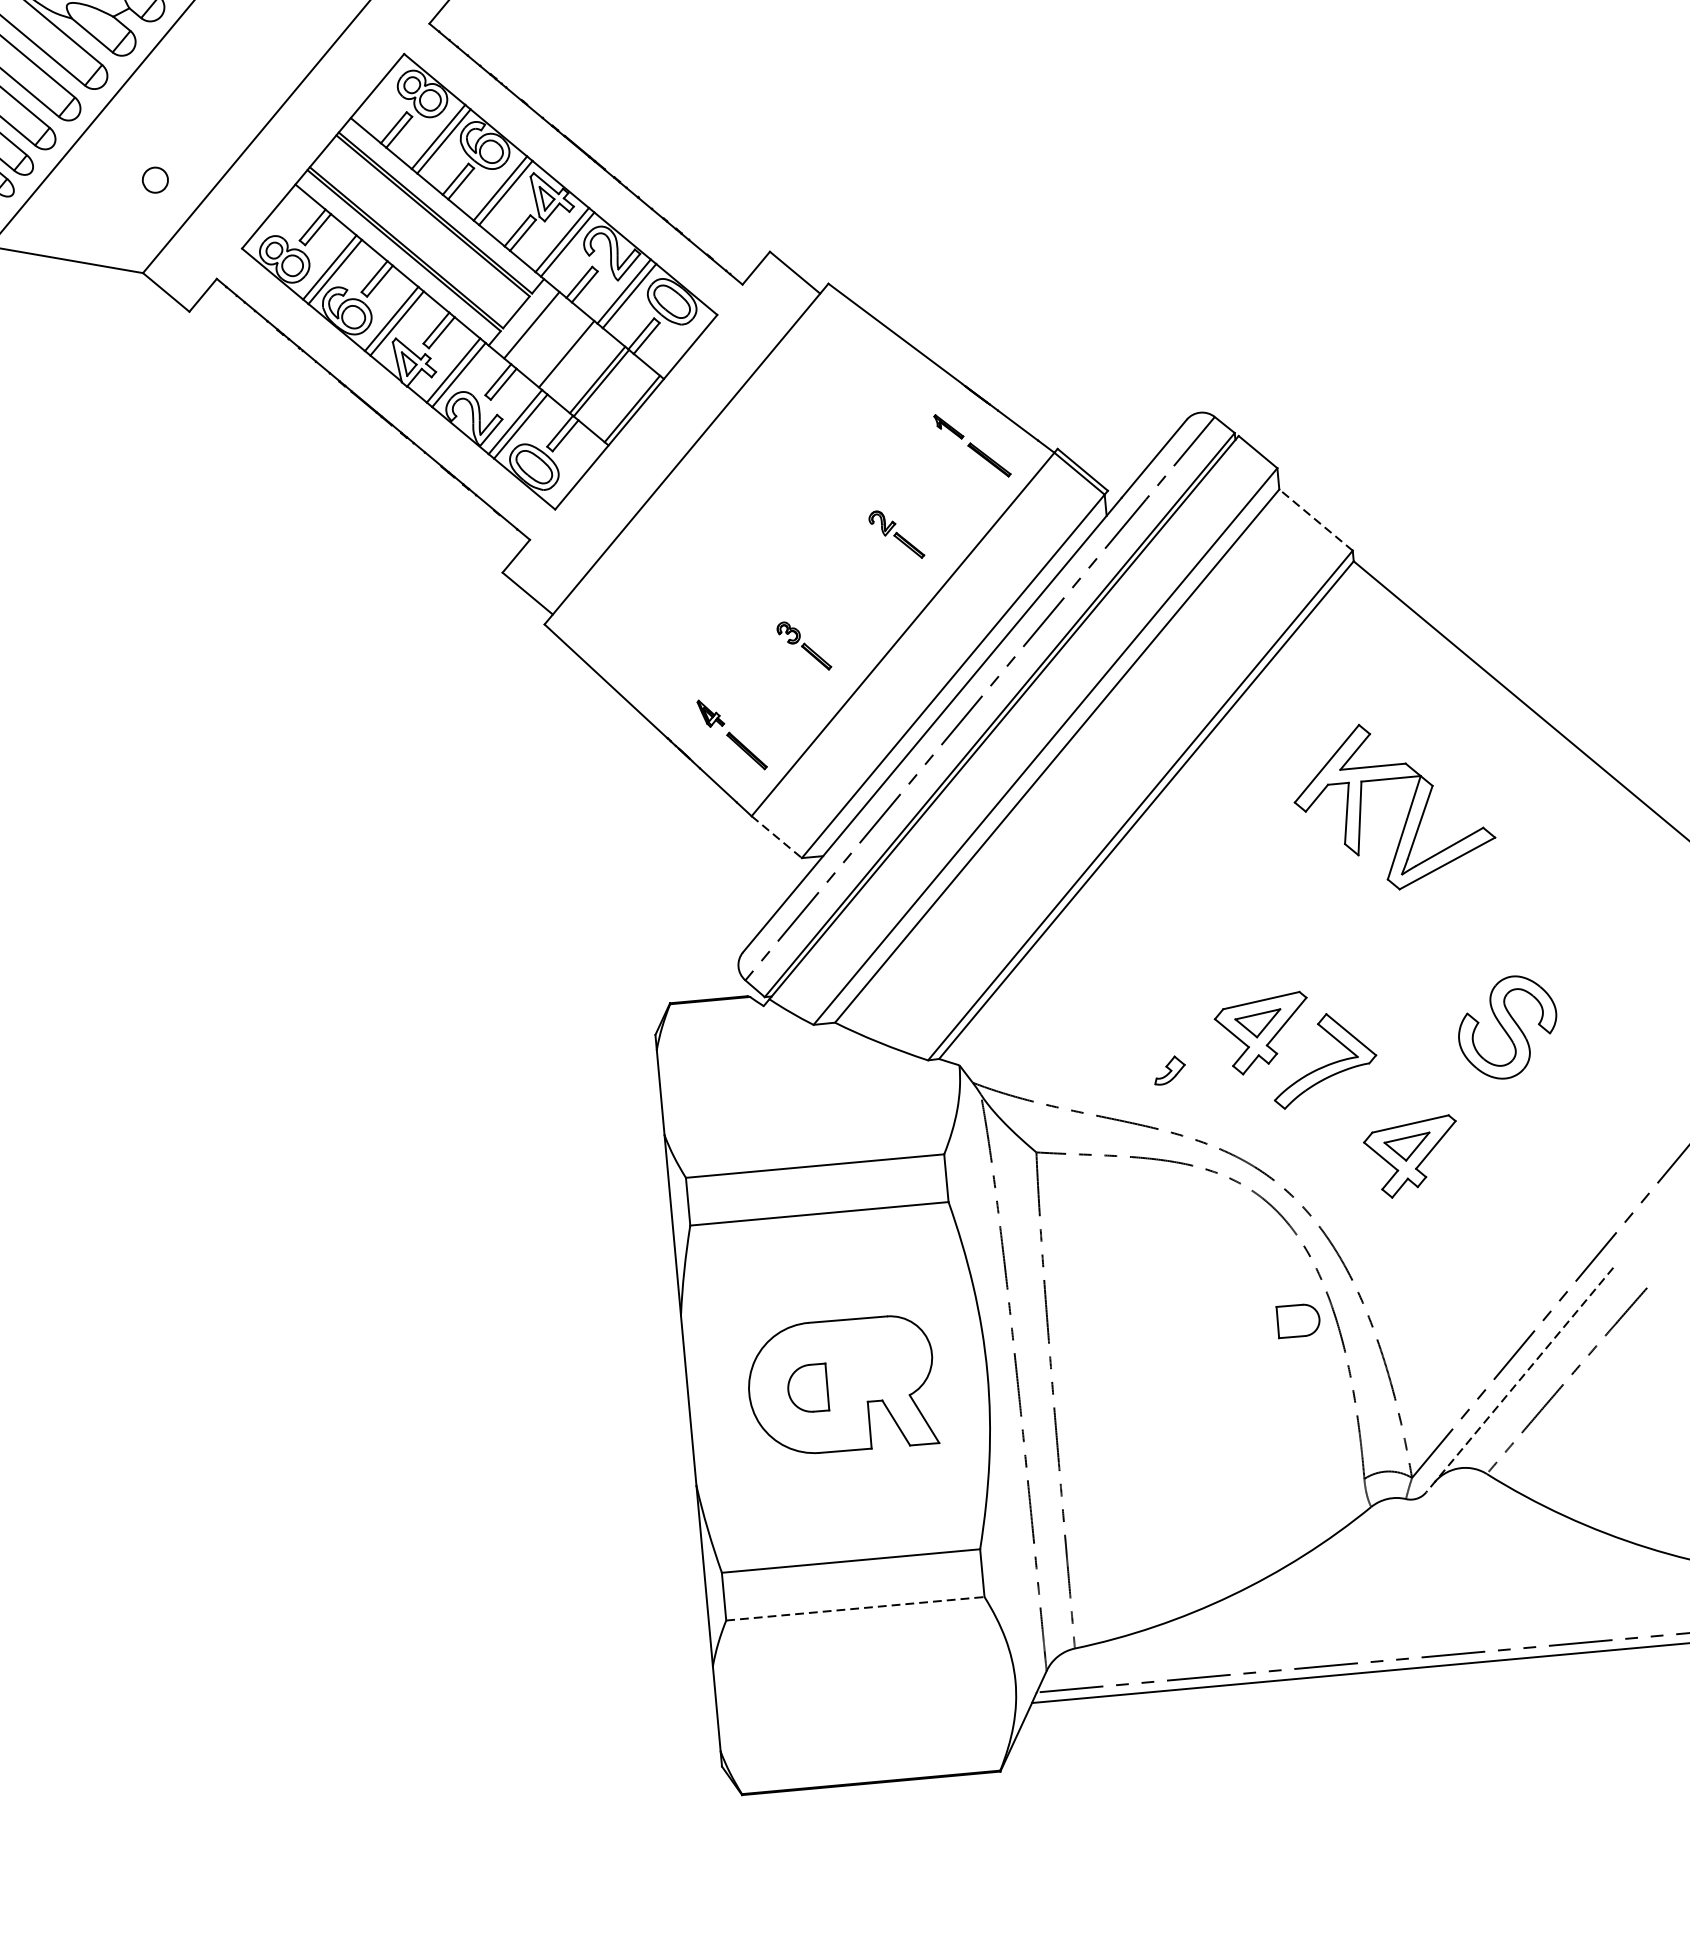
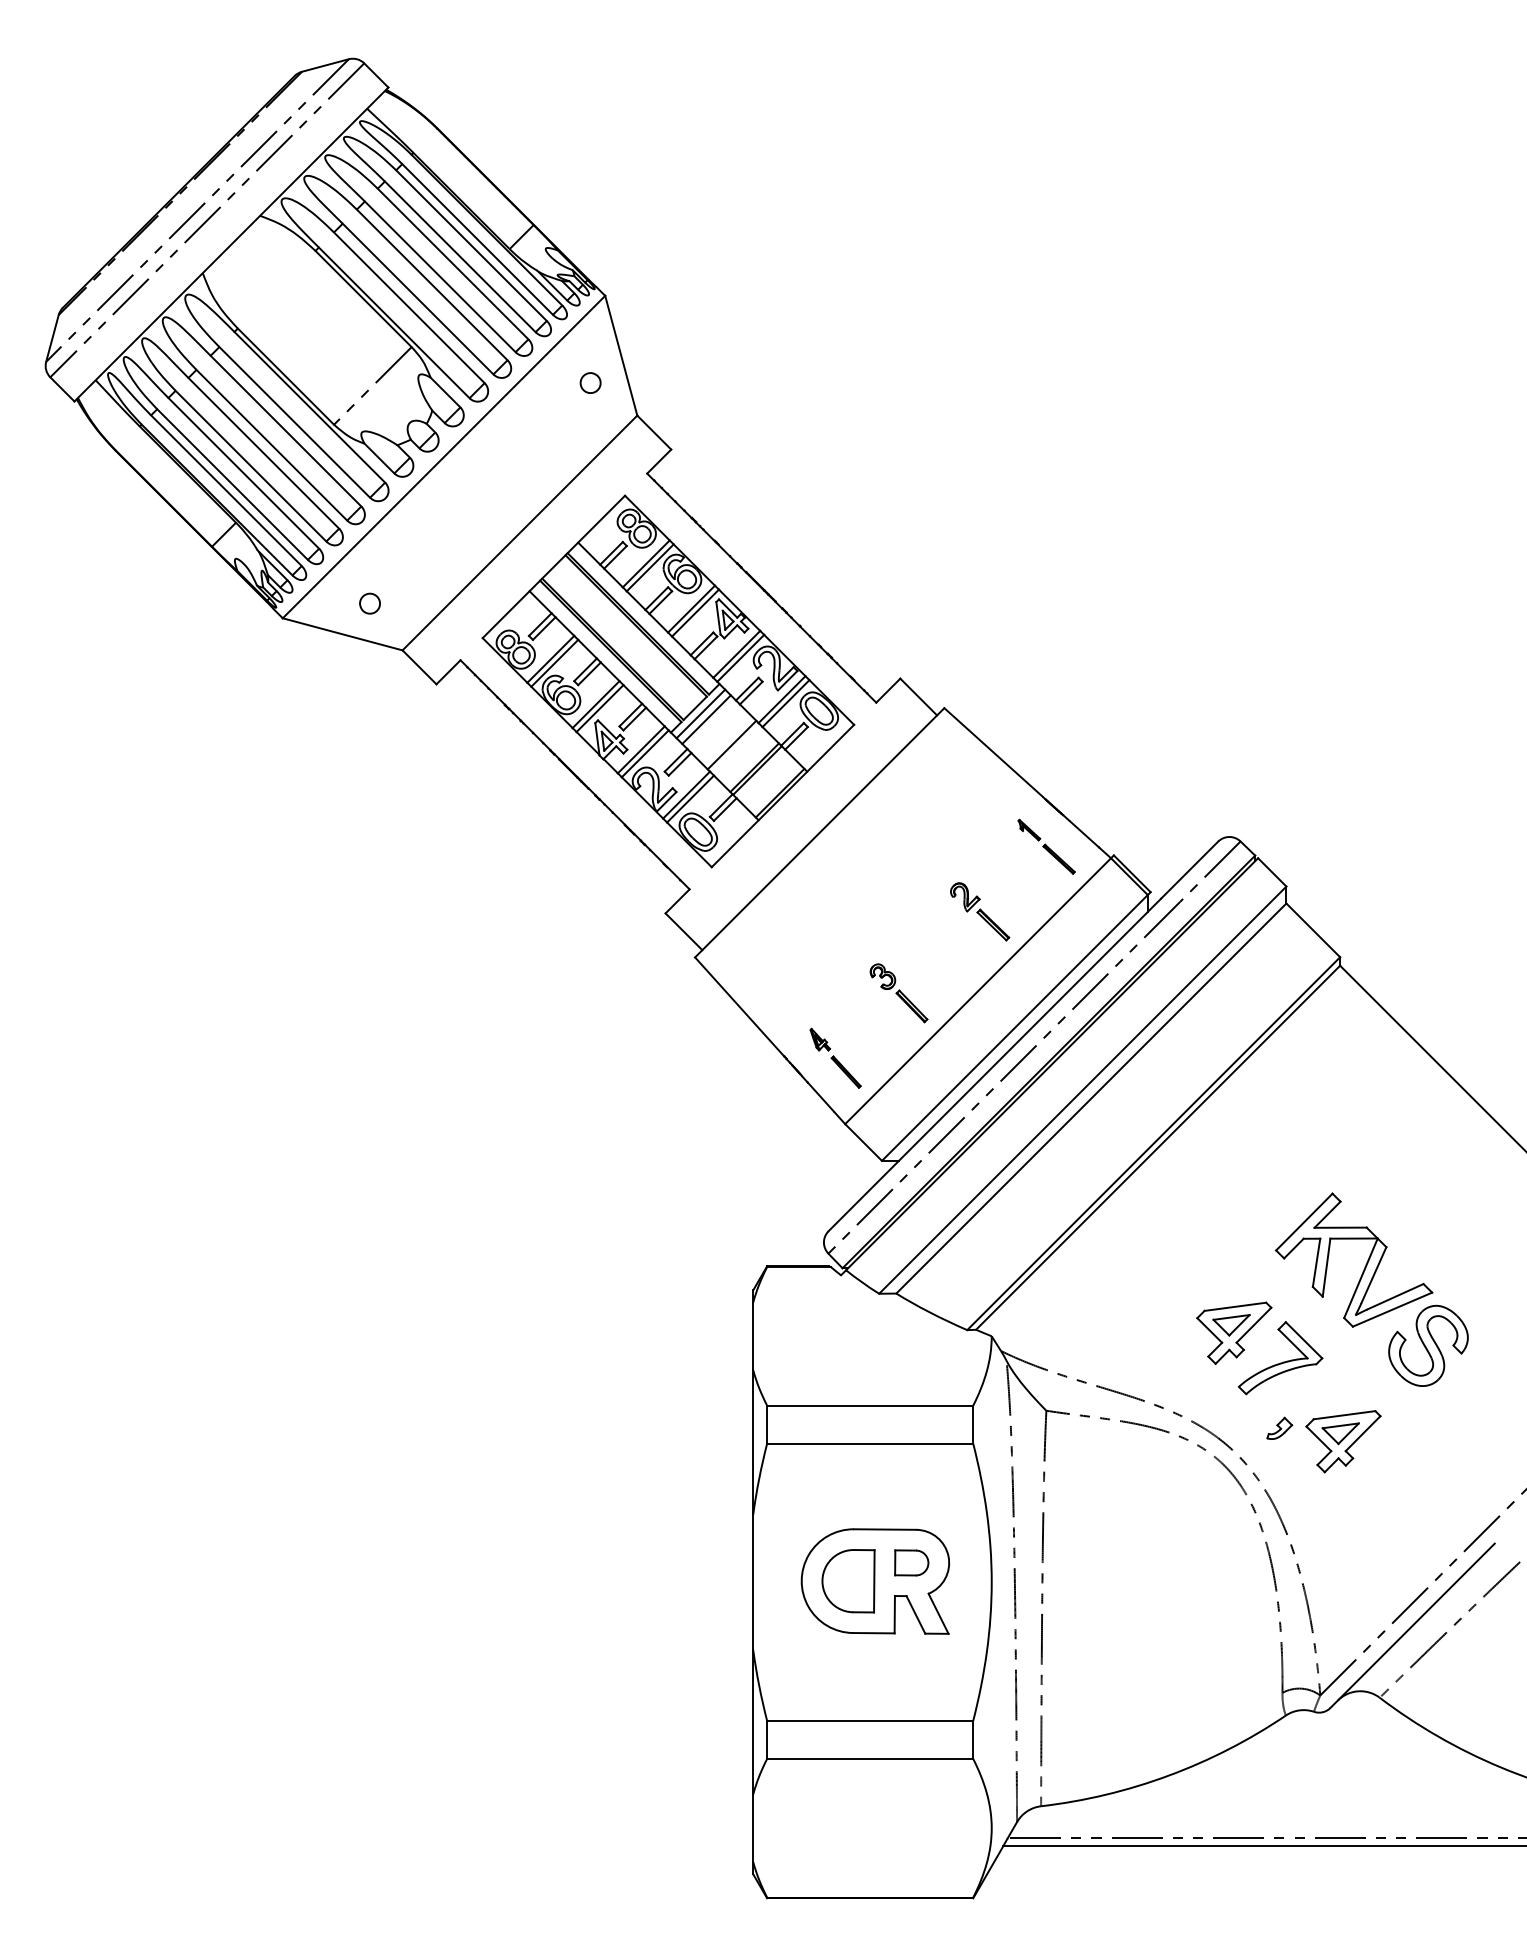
part: (154, 180) -> (369, 603), moved
line: (523, 318) -> (700, 713), added
line: (1316, 520) -> (1313, 930), dashed -> solid
part: (896, 534) -> (980, 911), size x1.43
part: (803, 646) -> (898, 993), size x1.43
part: (1408, 809) -> (1365, 1264), moved
line: (776, 837) -> (863, 1142), dashed -> solid
part: (1169, 1069) -> (1279, 1427), moved
part: (1298, 1320) -> (911, 1562), moved
line: (1519, 1380) -> (1412, 1626), dashed -> solid
part: (807, 1388) -> (848, 1581), size x1.67
line: (855, 1608) -> (870, 1758), dashed -> solid

